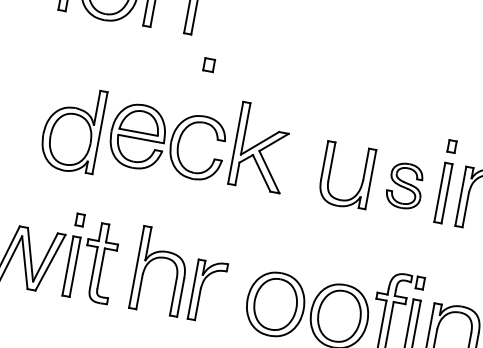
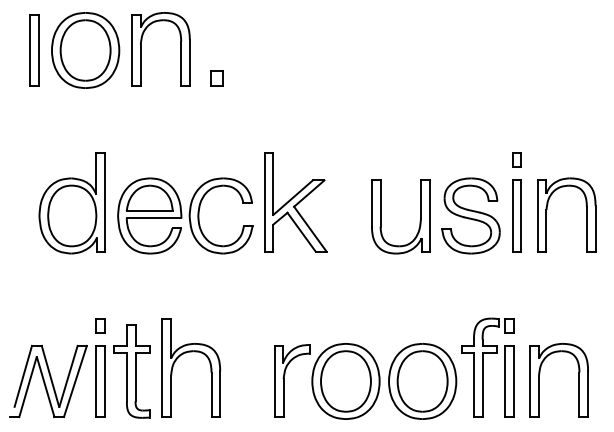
part: (208, 64) -> (216, 78), moved
part: (71, 128) -> (71, 203), moved
part: (404, 185) -> (470, 215), size x1.43
part: (158, 258) -> (186, 353), moved
part: (201, 289) -> (284, 380), moved

